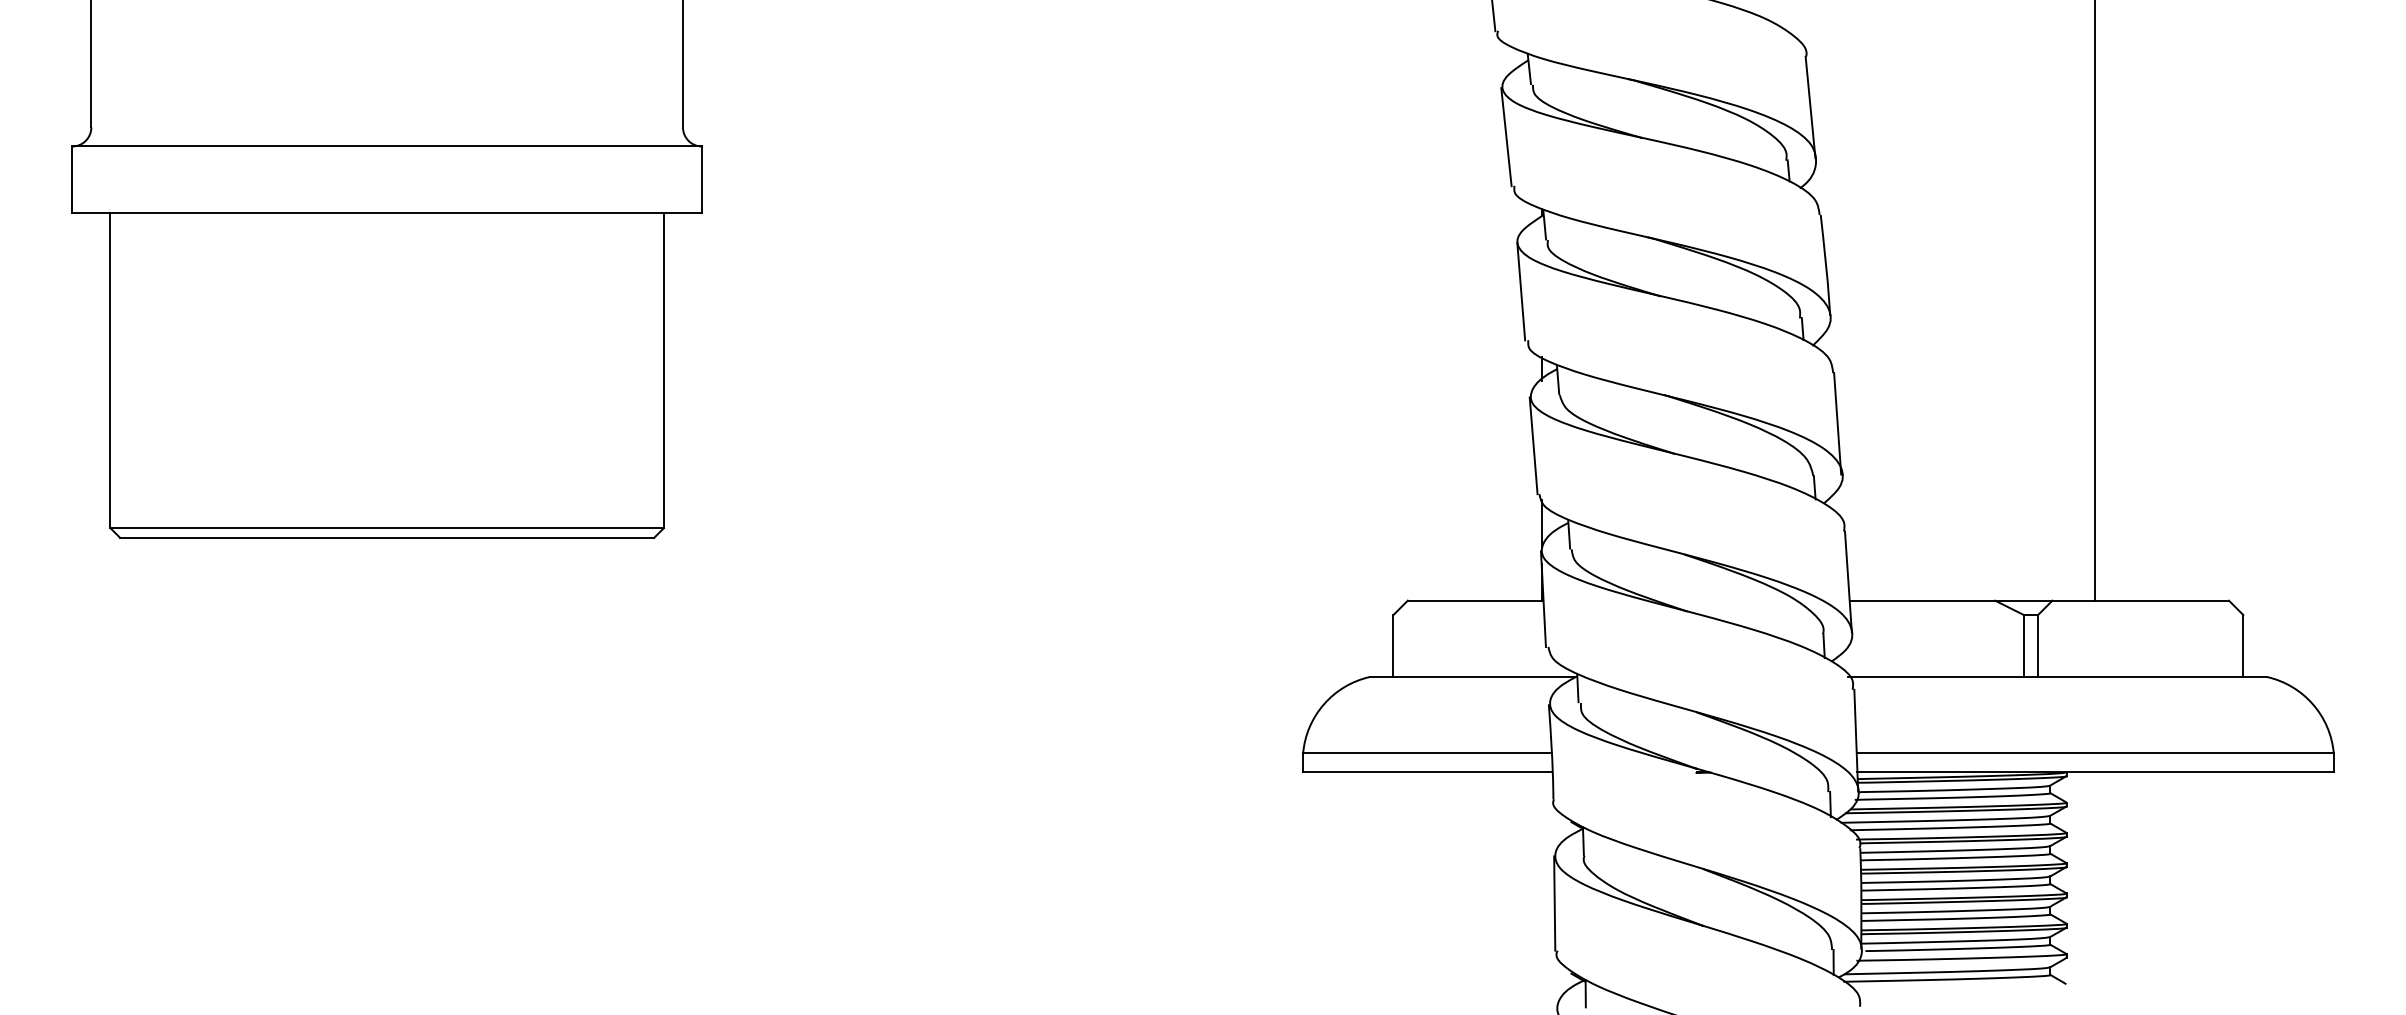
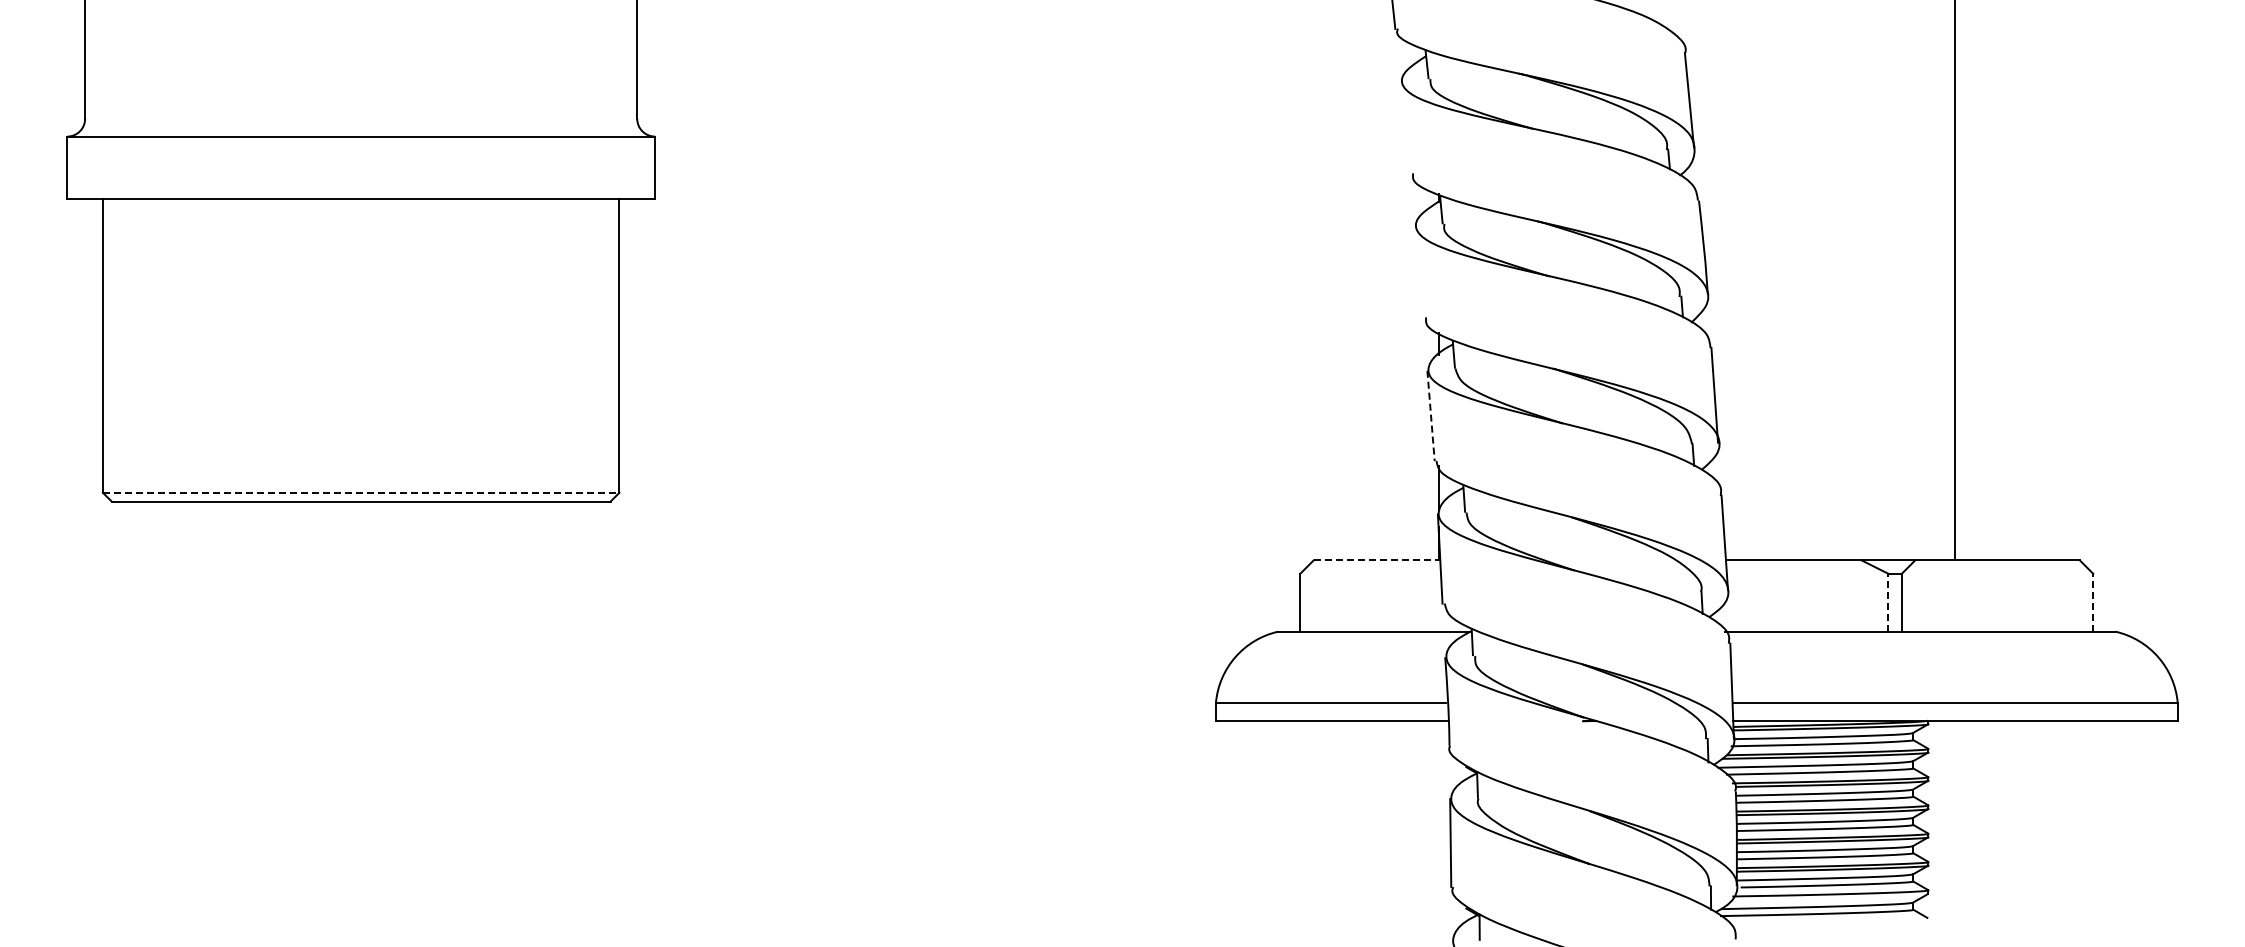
line: (1506, 136) -> (1405, 127), removed
line: (1521, 291) -> (1419, 271), removed
line: (1534, 446) -> (1431, 416), solid -> dashed
line: (387, 527) -> (361, 492), solid -> dashed
line: (1476, 600) -> (1377, 560), solid -> dashed
line: (2023, 645) -> (1888, 602), solid -> dashed
line: (2243, 645) -> (2093, 602), solid -> dashed

